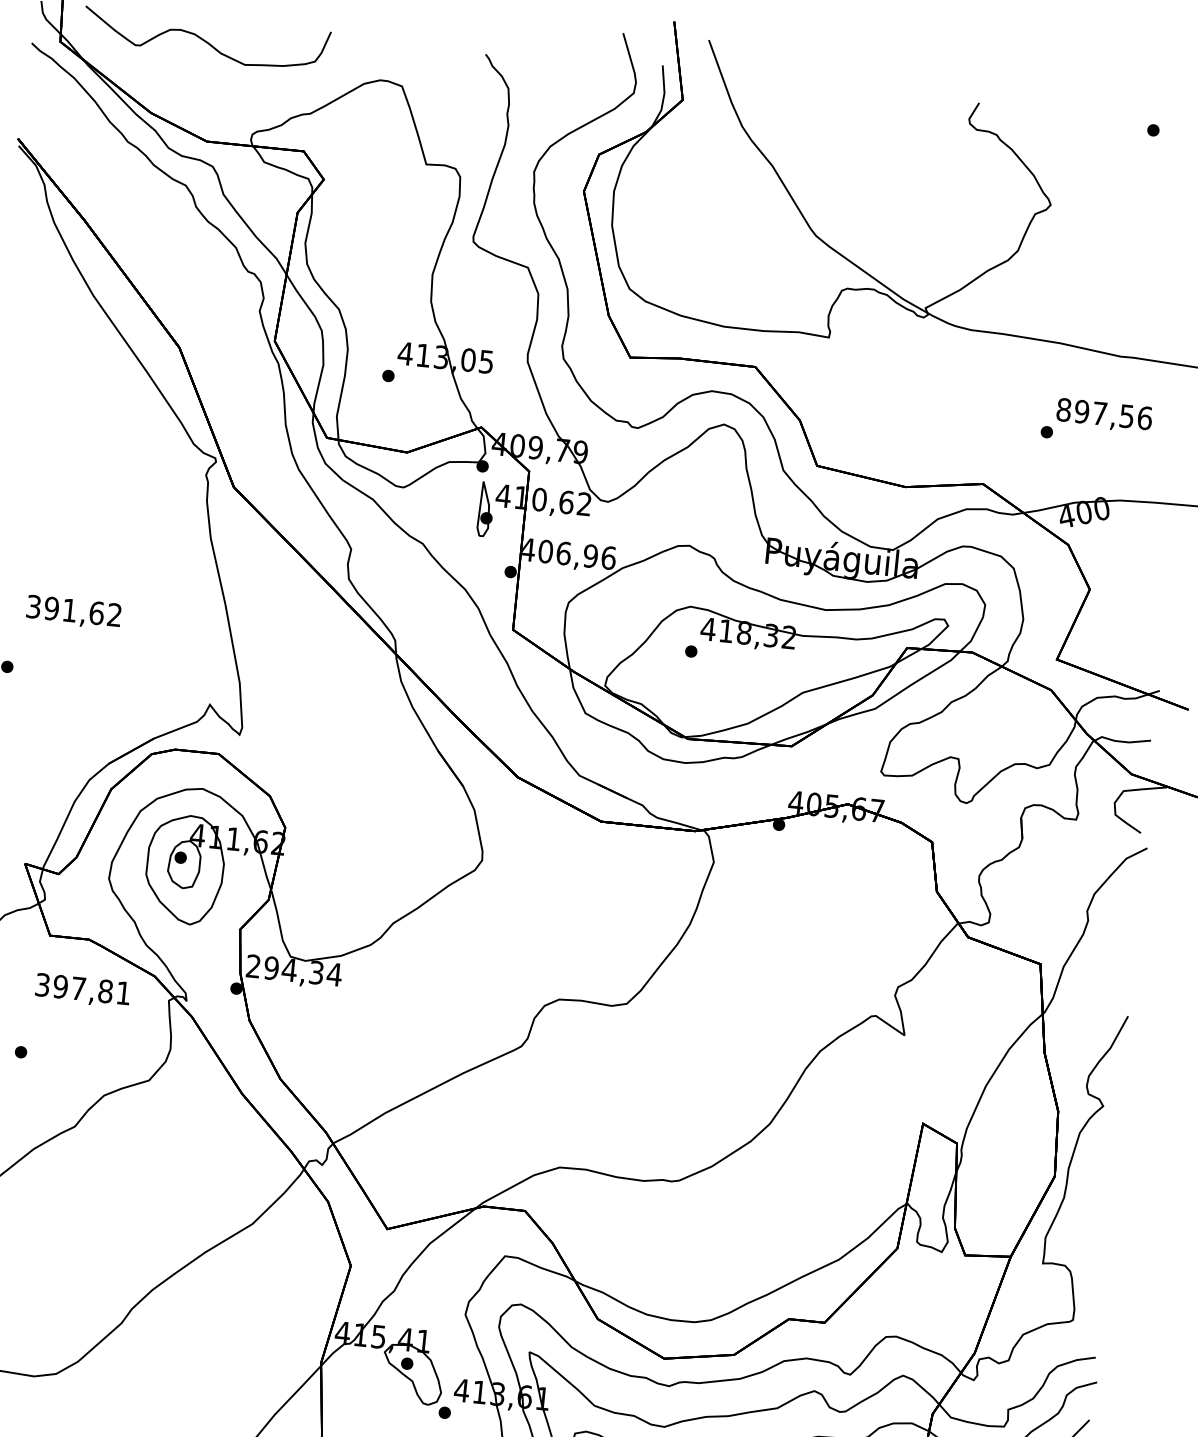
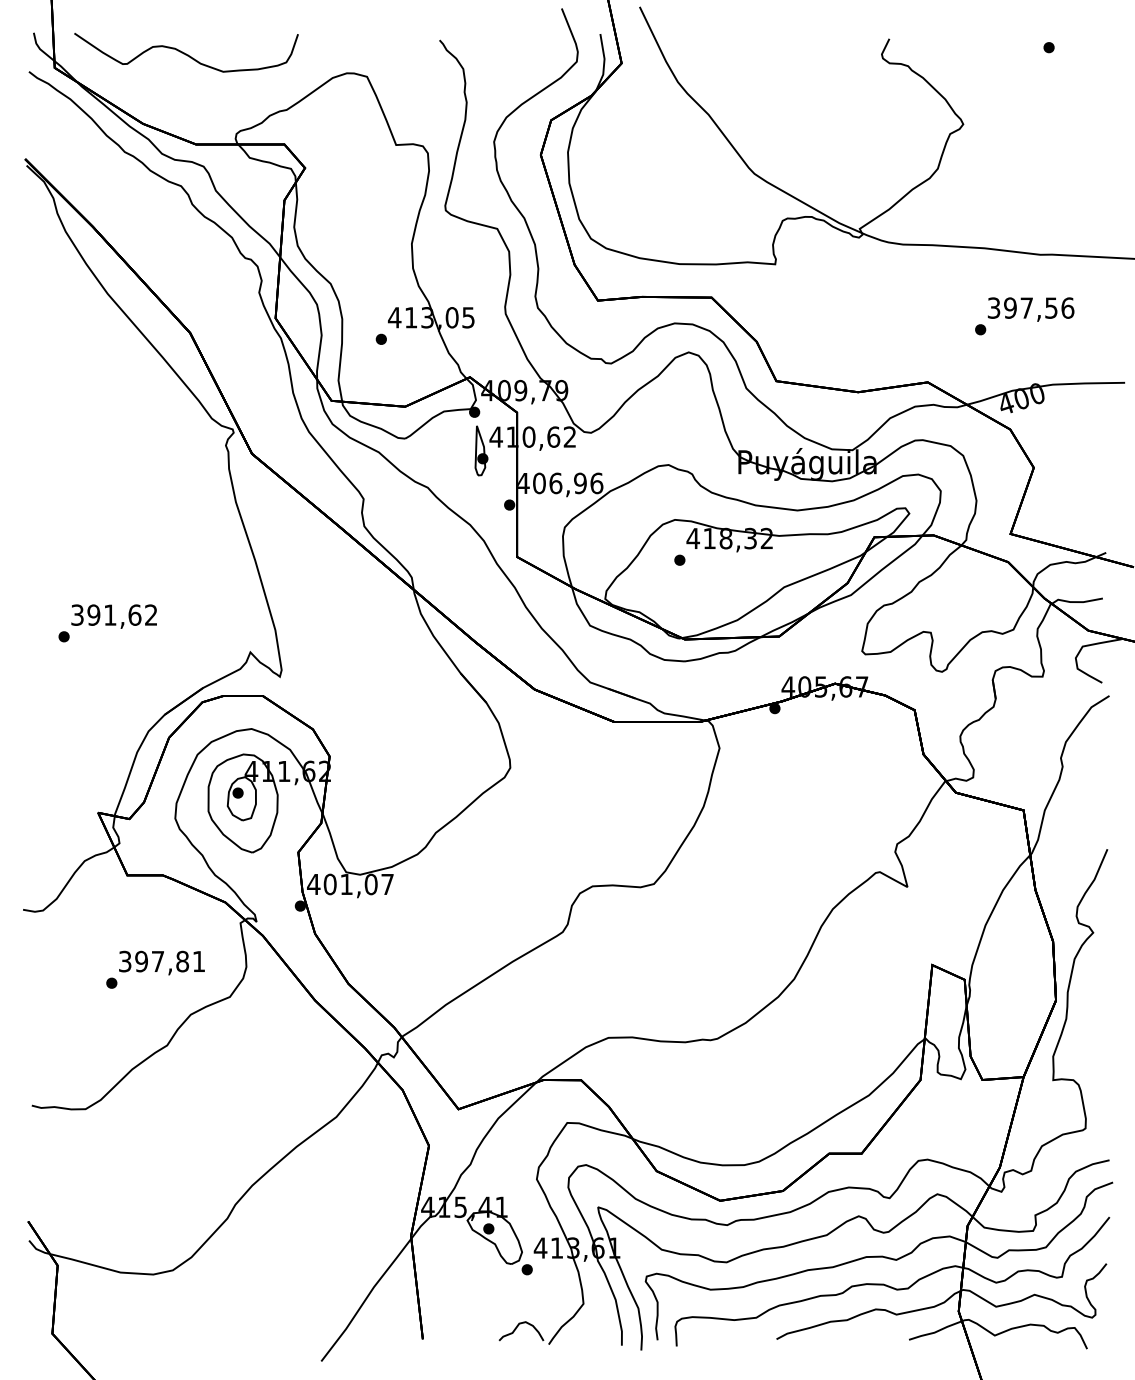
text: (1063, 409) -> (993, 307), 897,56 -> 397,56
text: (73, 612) -> (113, 616), moved
text: (293, 970) -> (350, 884), 294,34 -> 401,07
text: (82, 990) -> (161, 962), moved

